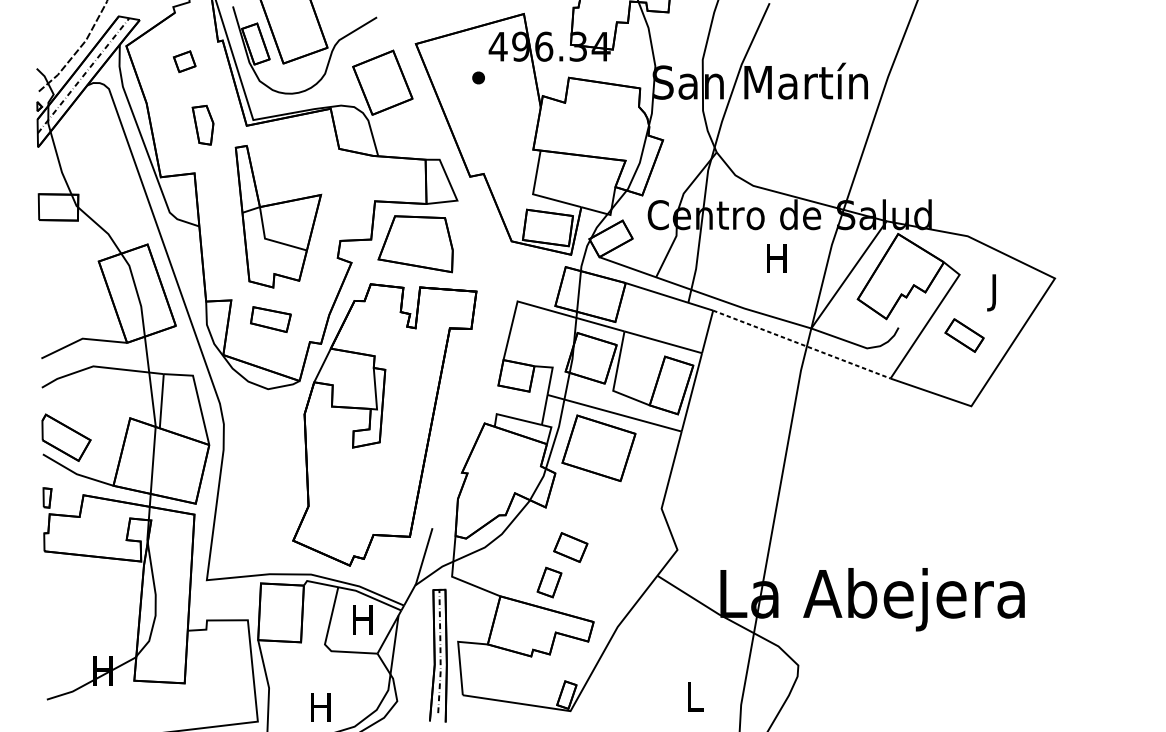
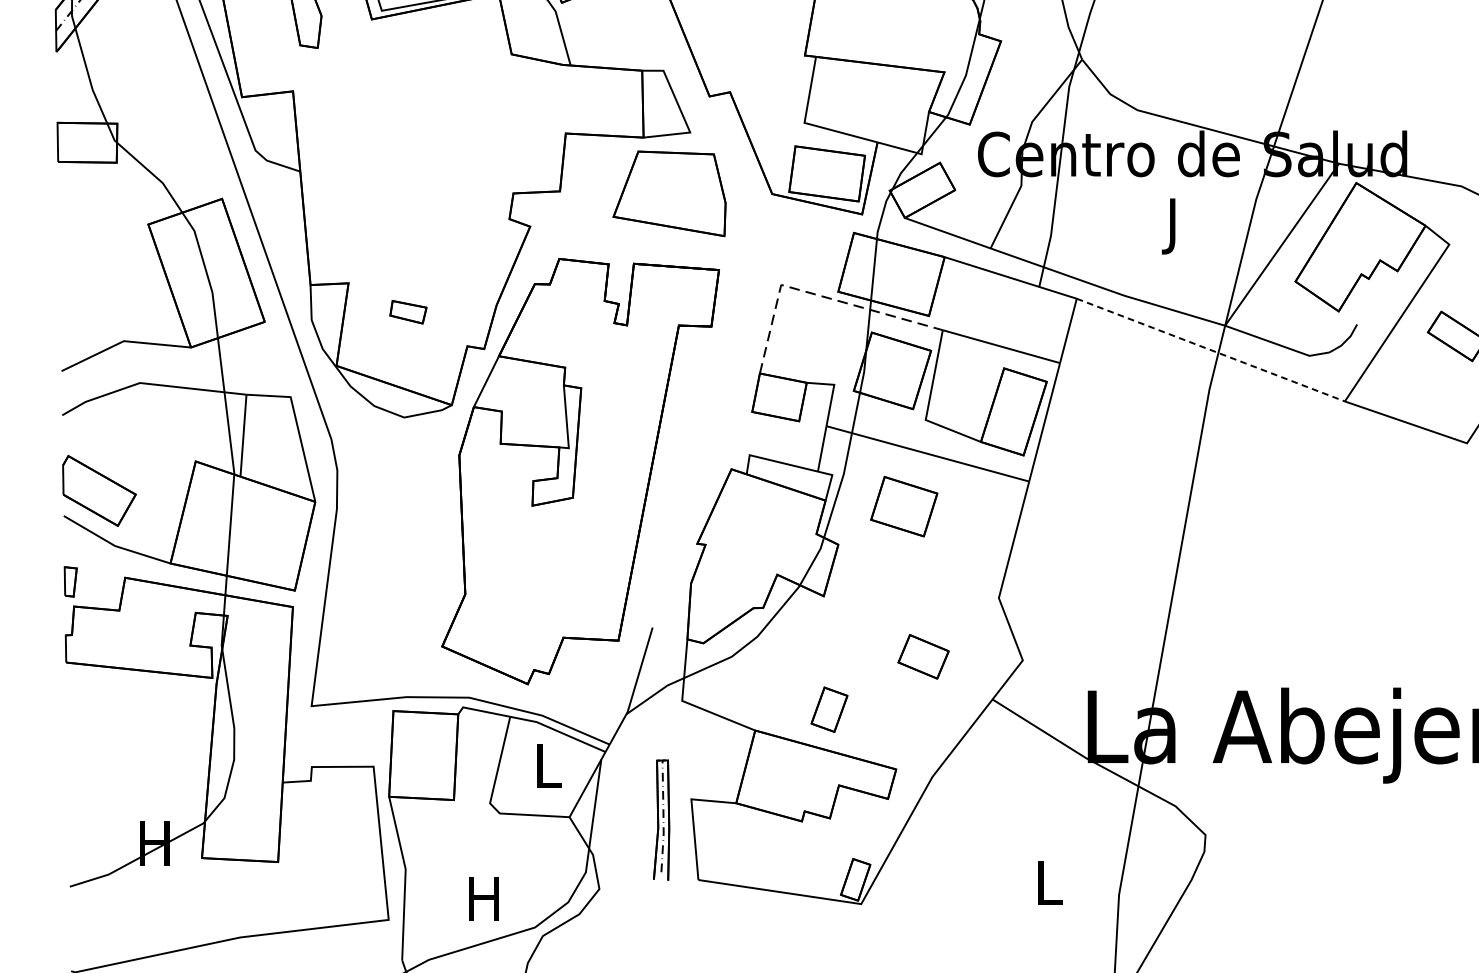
part: (278, 216) -> (419, 156), removed
part: (415, 244) -> (669, 194), moved
text: (776, 262) -> (1172, 226), H -> J
line: (541, 308) -> (817, 295), solid -> dashed
part: (270, 319) -> (407, 312), size x0.6
part: (598, 447) -> (903, 505), size x0.6
part: (570, 547) -> (923, 656), moved
text: (362, 619) -> (546, 765), H -> L
part: (438, 655) -> (661, 819), size x0.6

